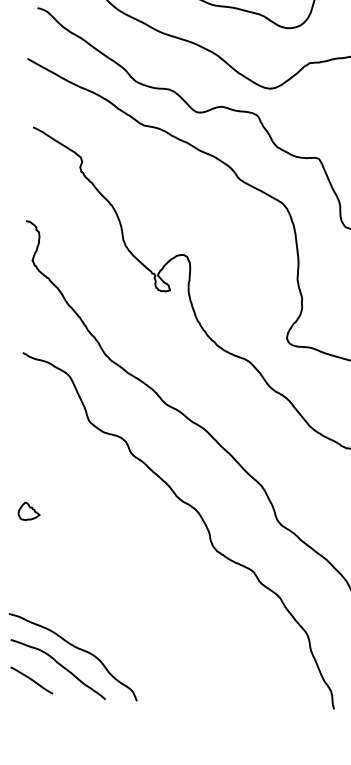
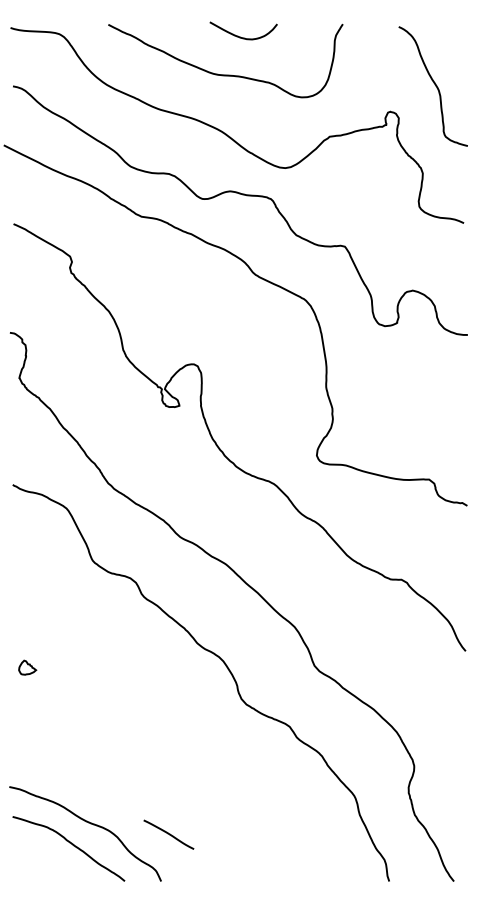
part: (29, 511) -> (27, 667), size x0.7
curve: (31, 680) -> (168, 834), moved

